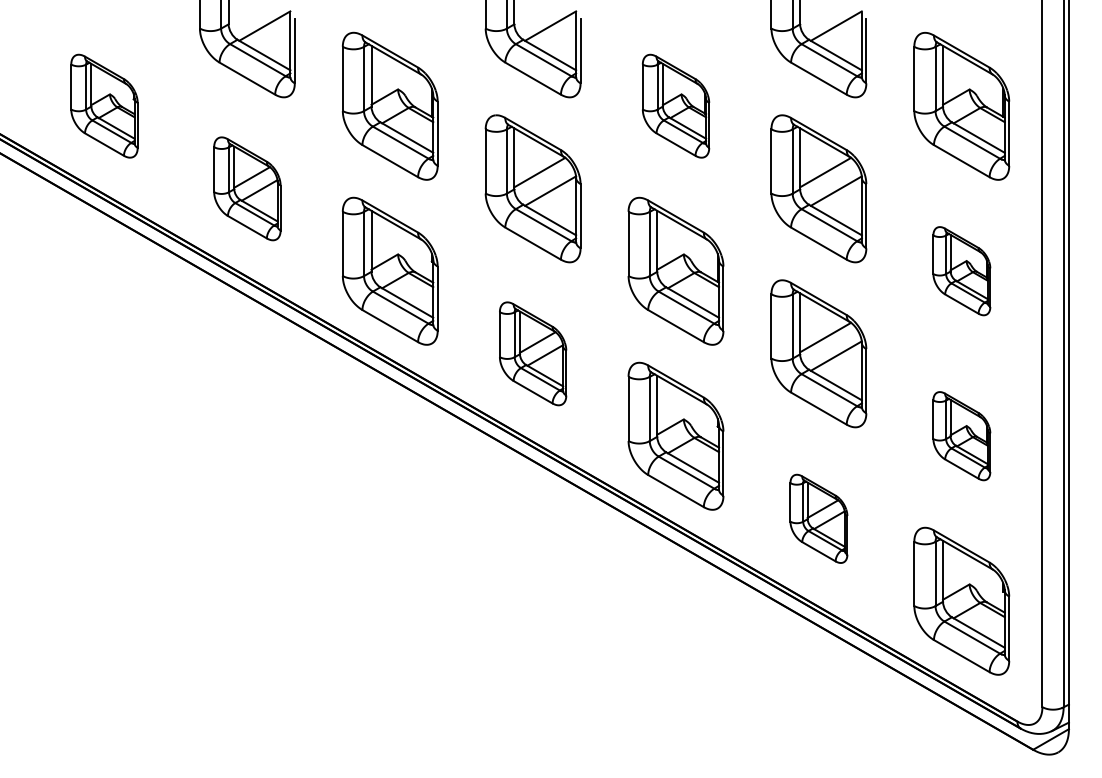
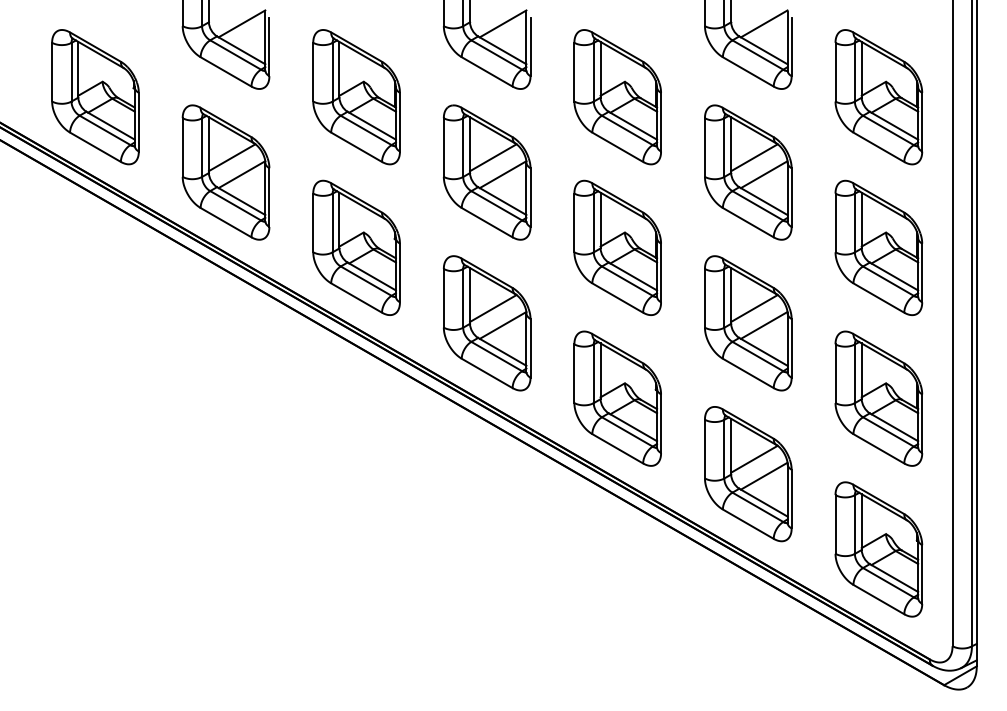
part: (104, 105) -> (95, 96), size x1.43
part: (675, 105) -> (617, 96), size x1.43
part: (247, 188) -> (226, 172), size x1.43
part: (961, 270) -> (878, 247), size x1.67
part: (532, 353) -> (486, 323), size x1.43
part: (961, 435) -> (878, 397), size x1.67
part: (818, 518) -> (747, 473), size x1.67

